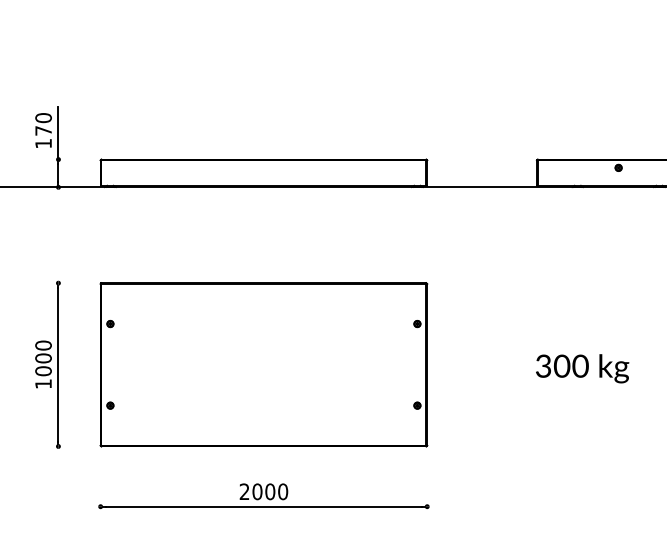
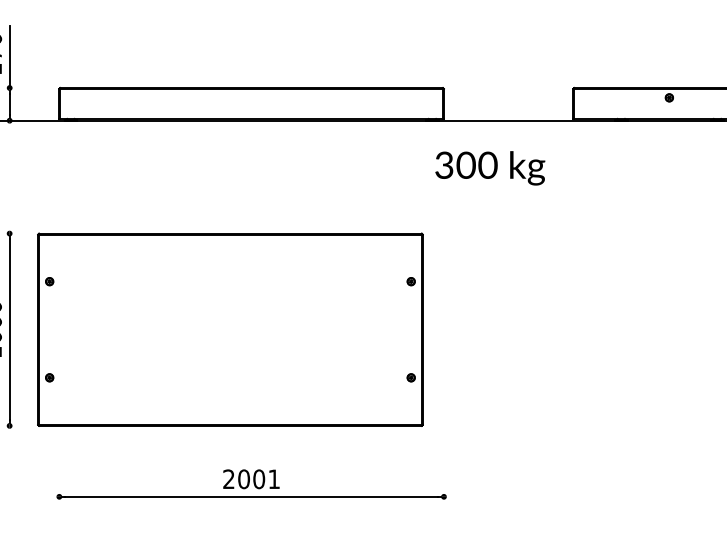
part: (263, 364) -> (229, 329), moved
text: (582, 368) -> (490, 168), moved
text: (283, 491) -> (274, 478), 2000 -> 2001

